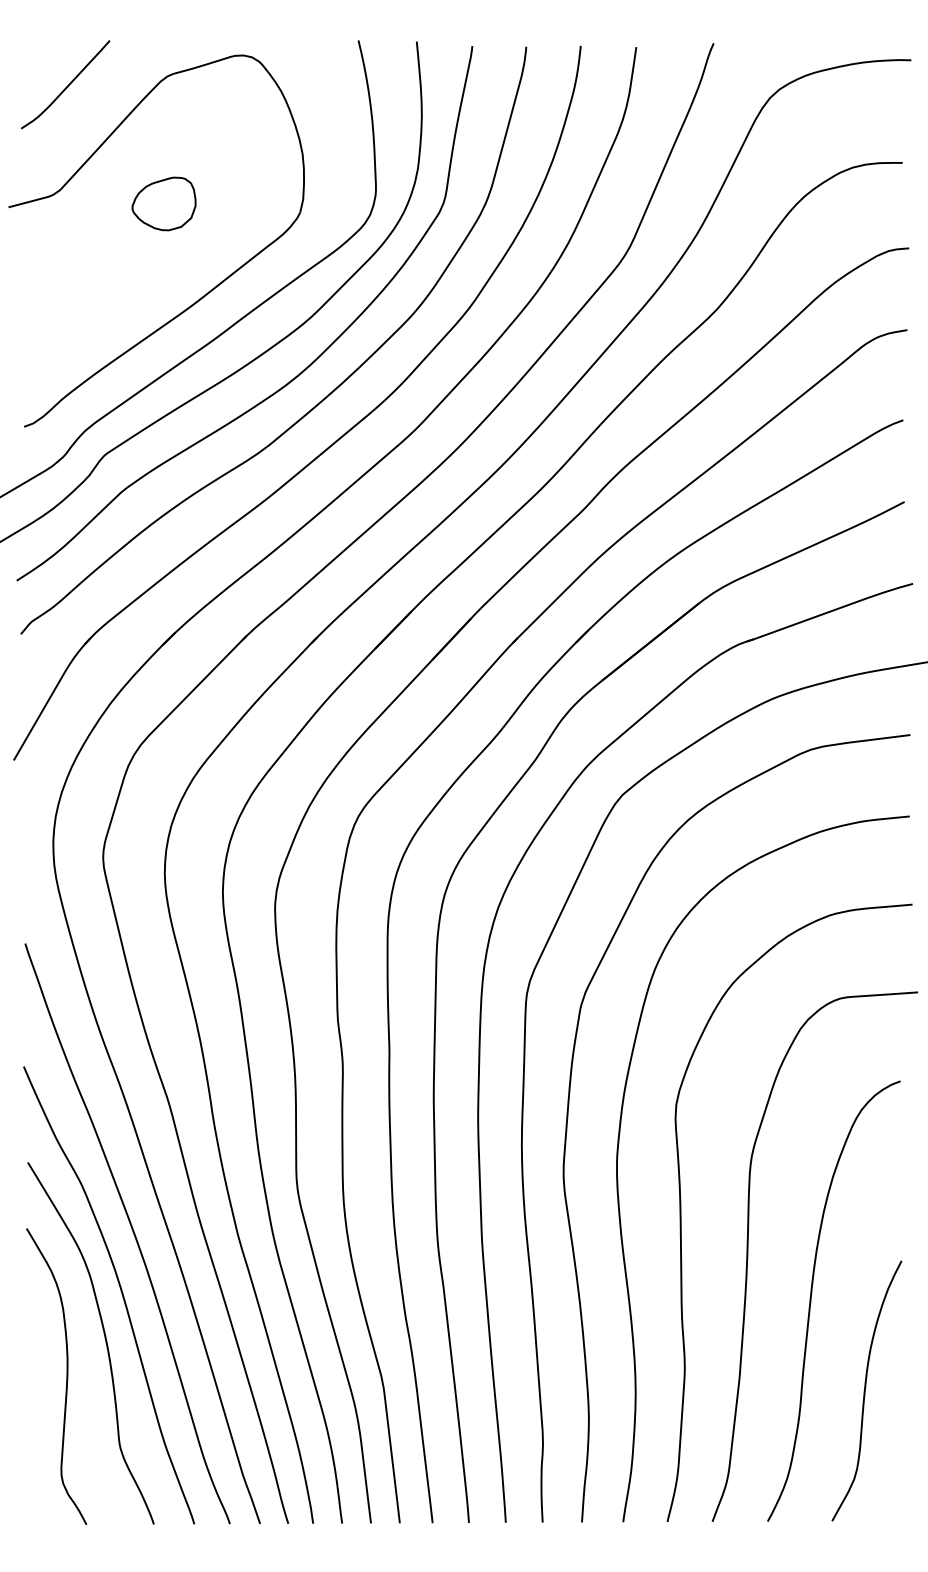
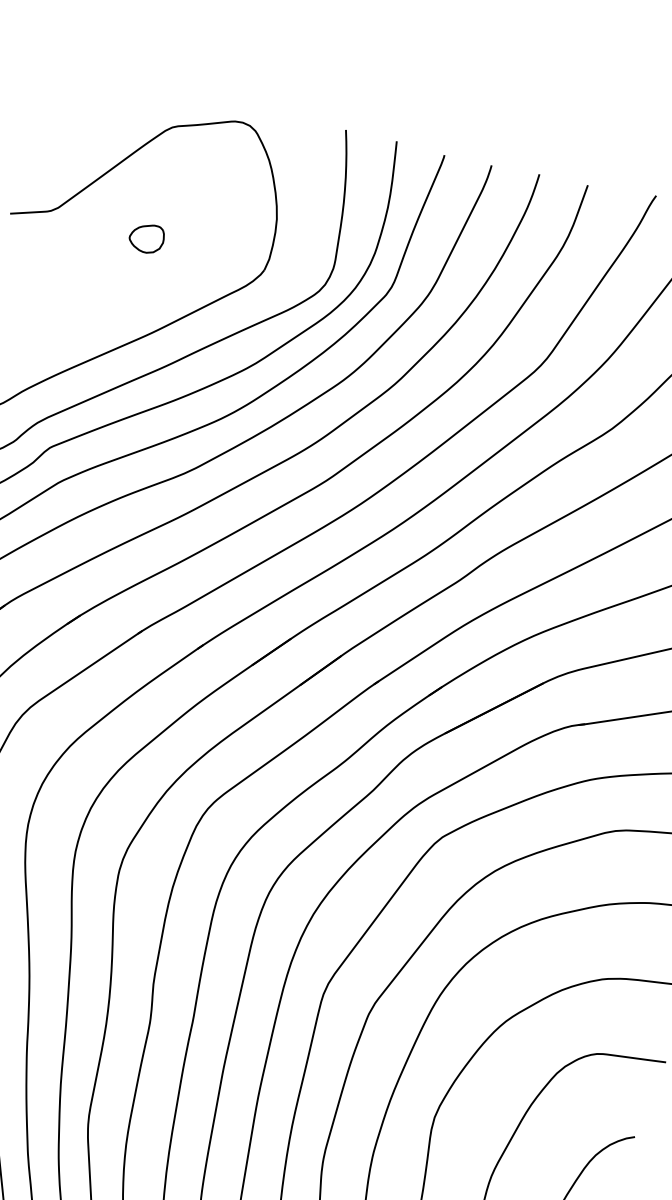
curve: (67, 85) -> (83, 117), removed
part: (163, 203) -> (146, 237), size x0.6

